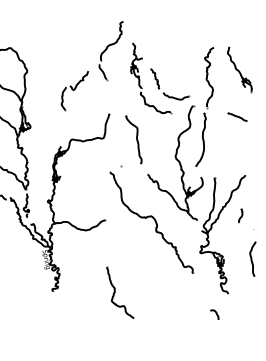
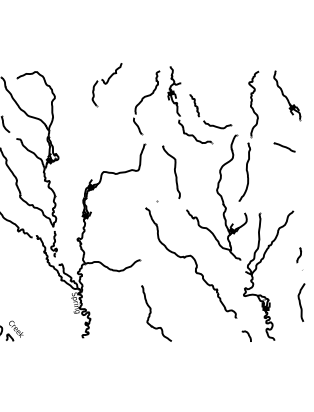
part: (111, 50) -> (146, 102), moved
part: (74, 91) -> (106, 85), moved
part: (241, 216) -> (299, 255), moved
part: (120, 292) -> (156, 313), moved
curve: (215, 313) -> (247, 334), moved

